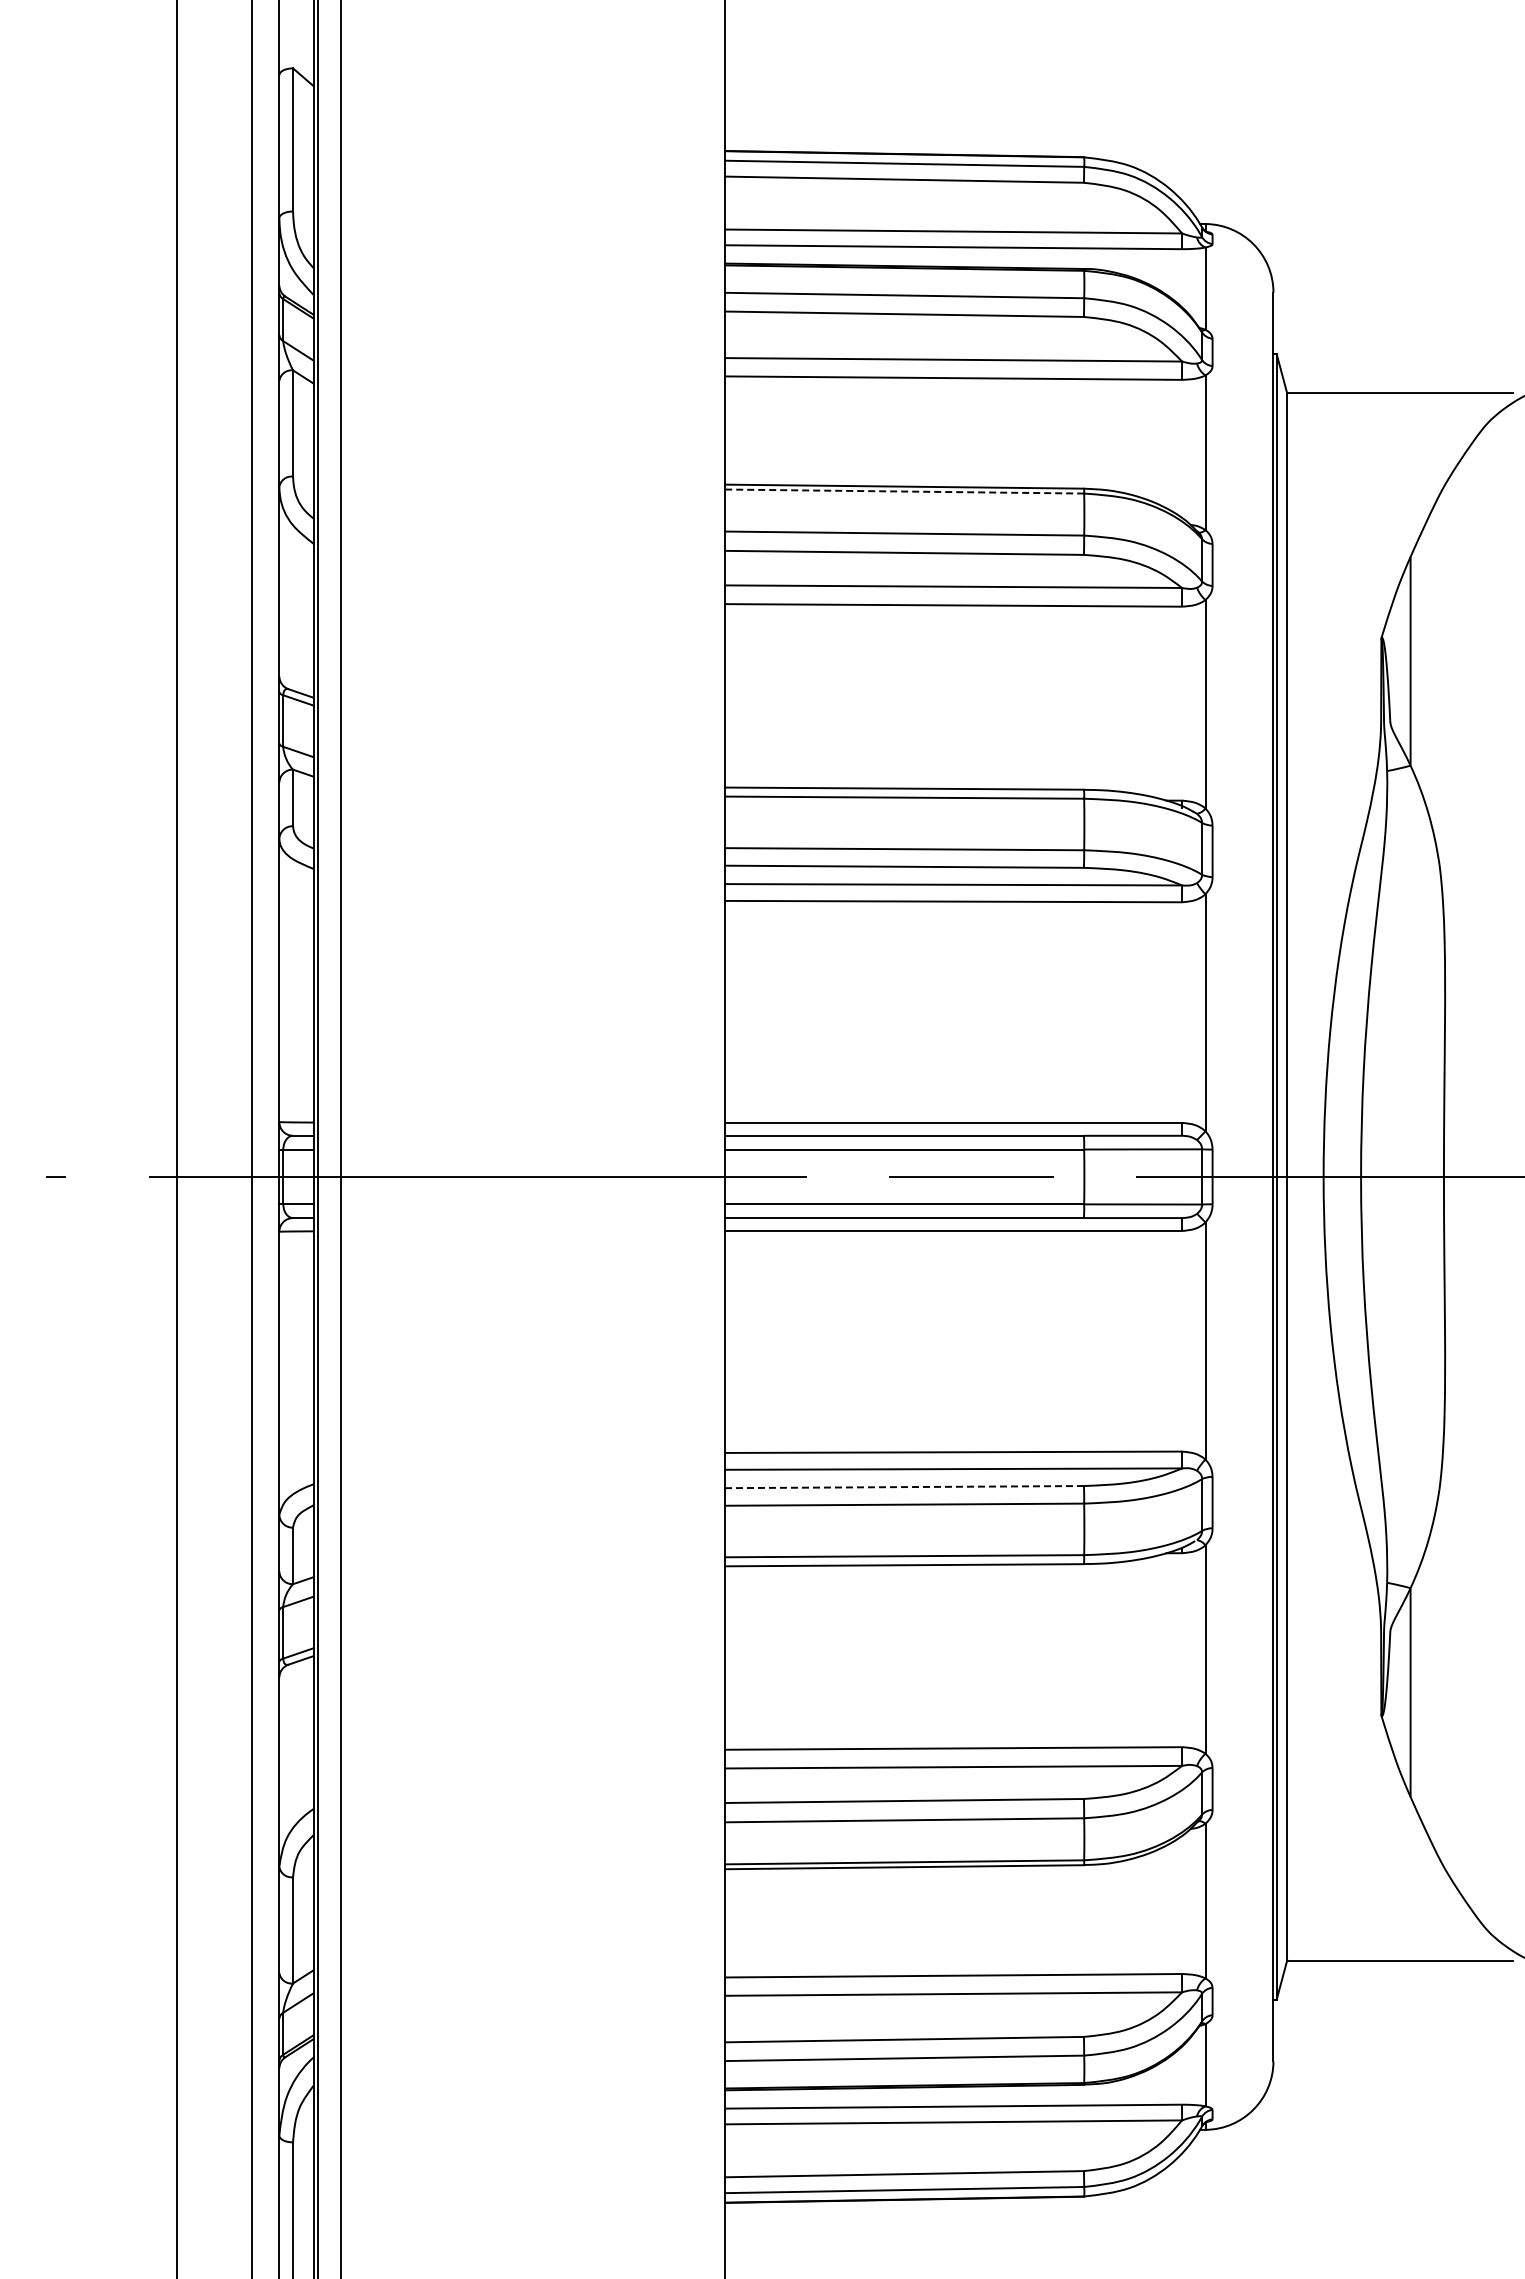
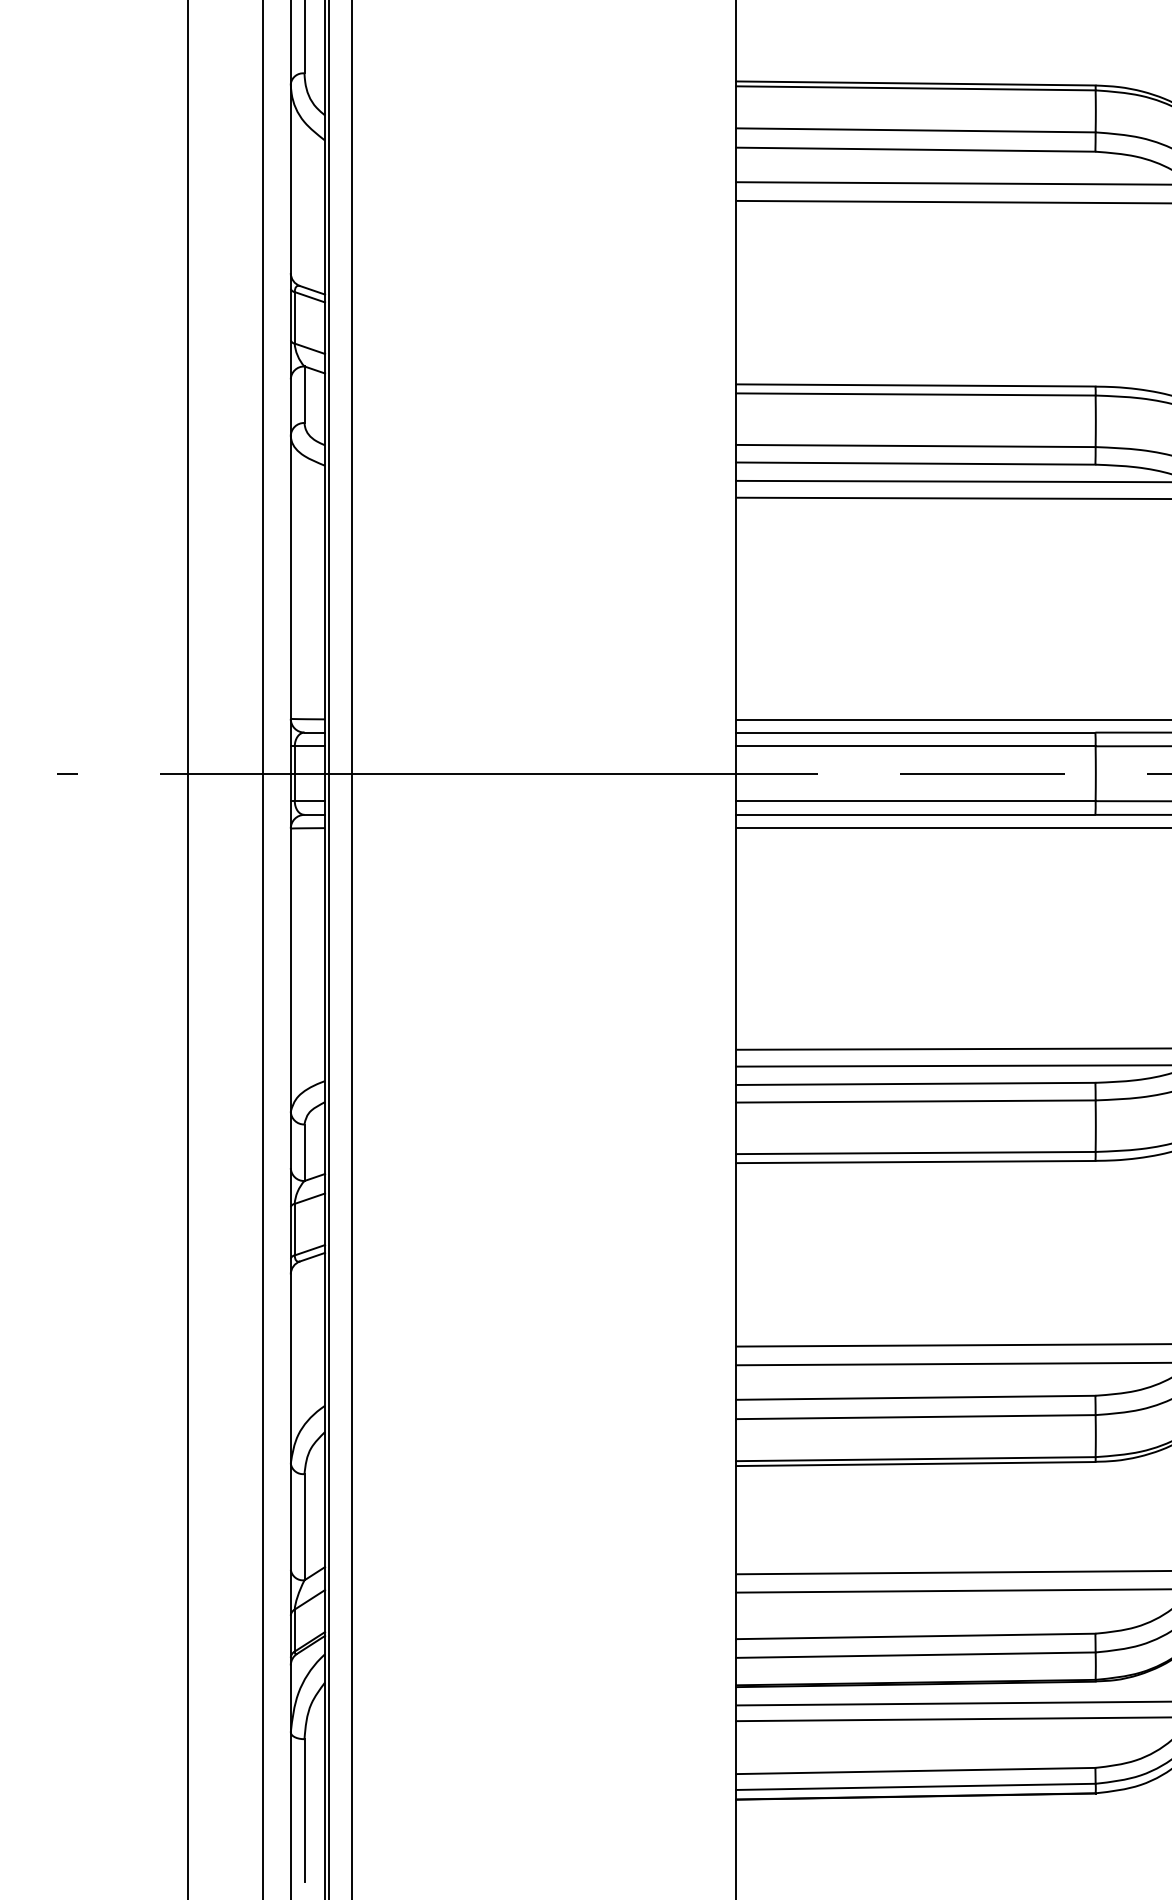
line: (904, 491) -> (915, 88), dashed -> solid
line: (904, 1487) -> (915, 1084), dashed -> solid

